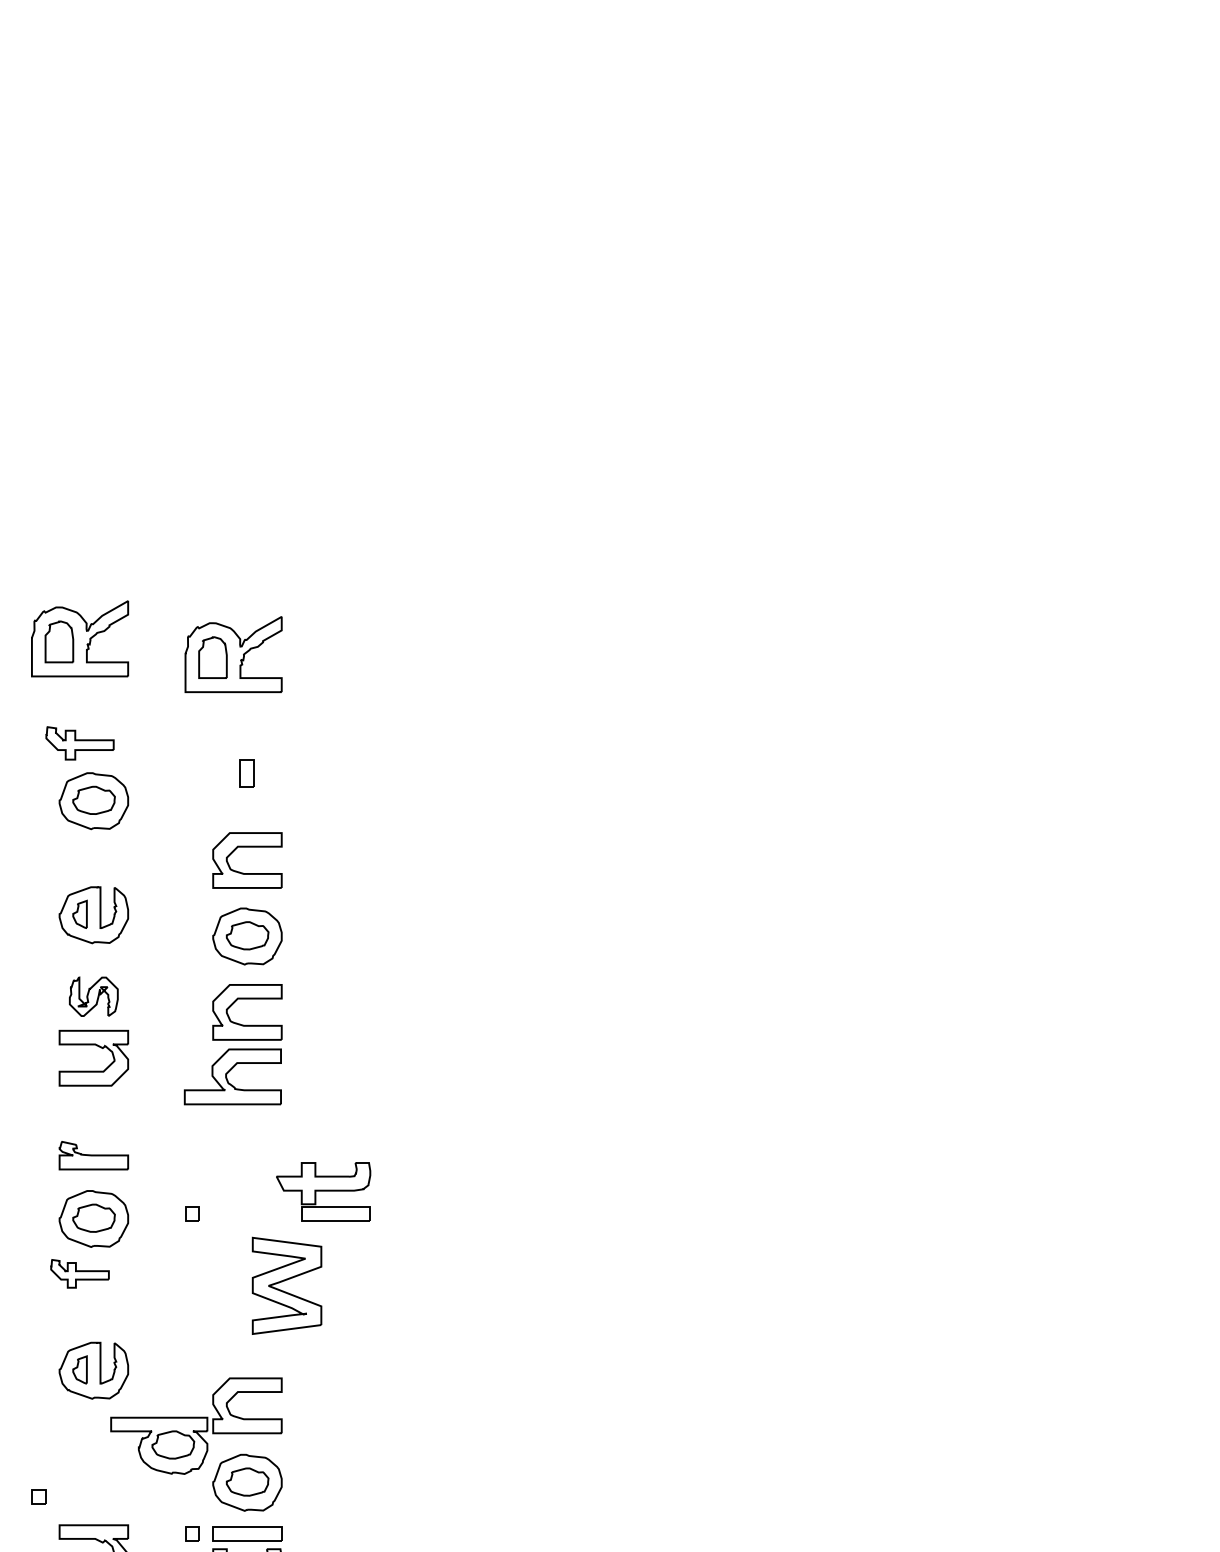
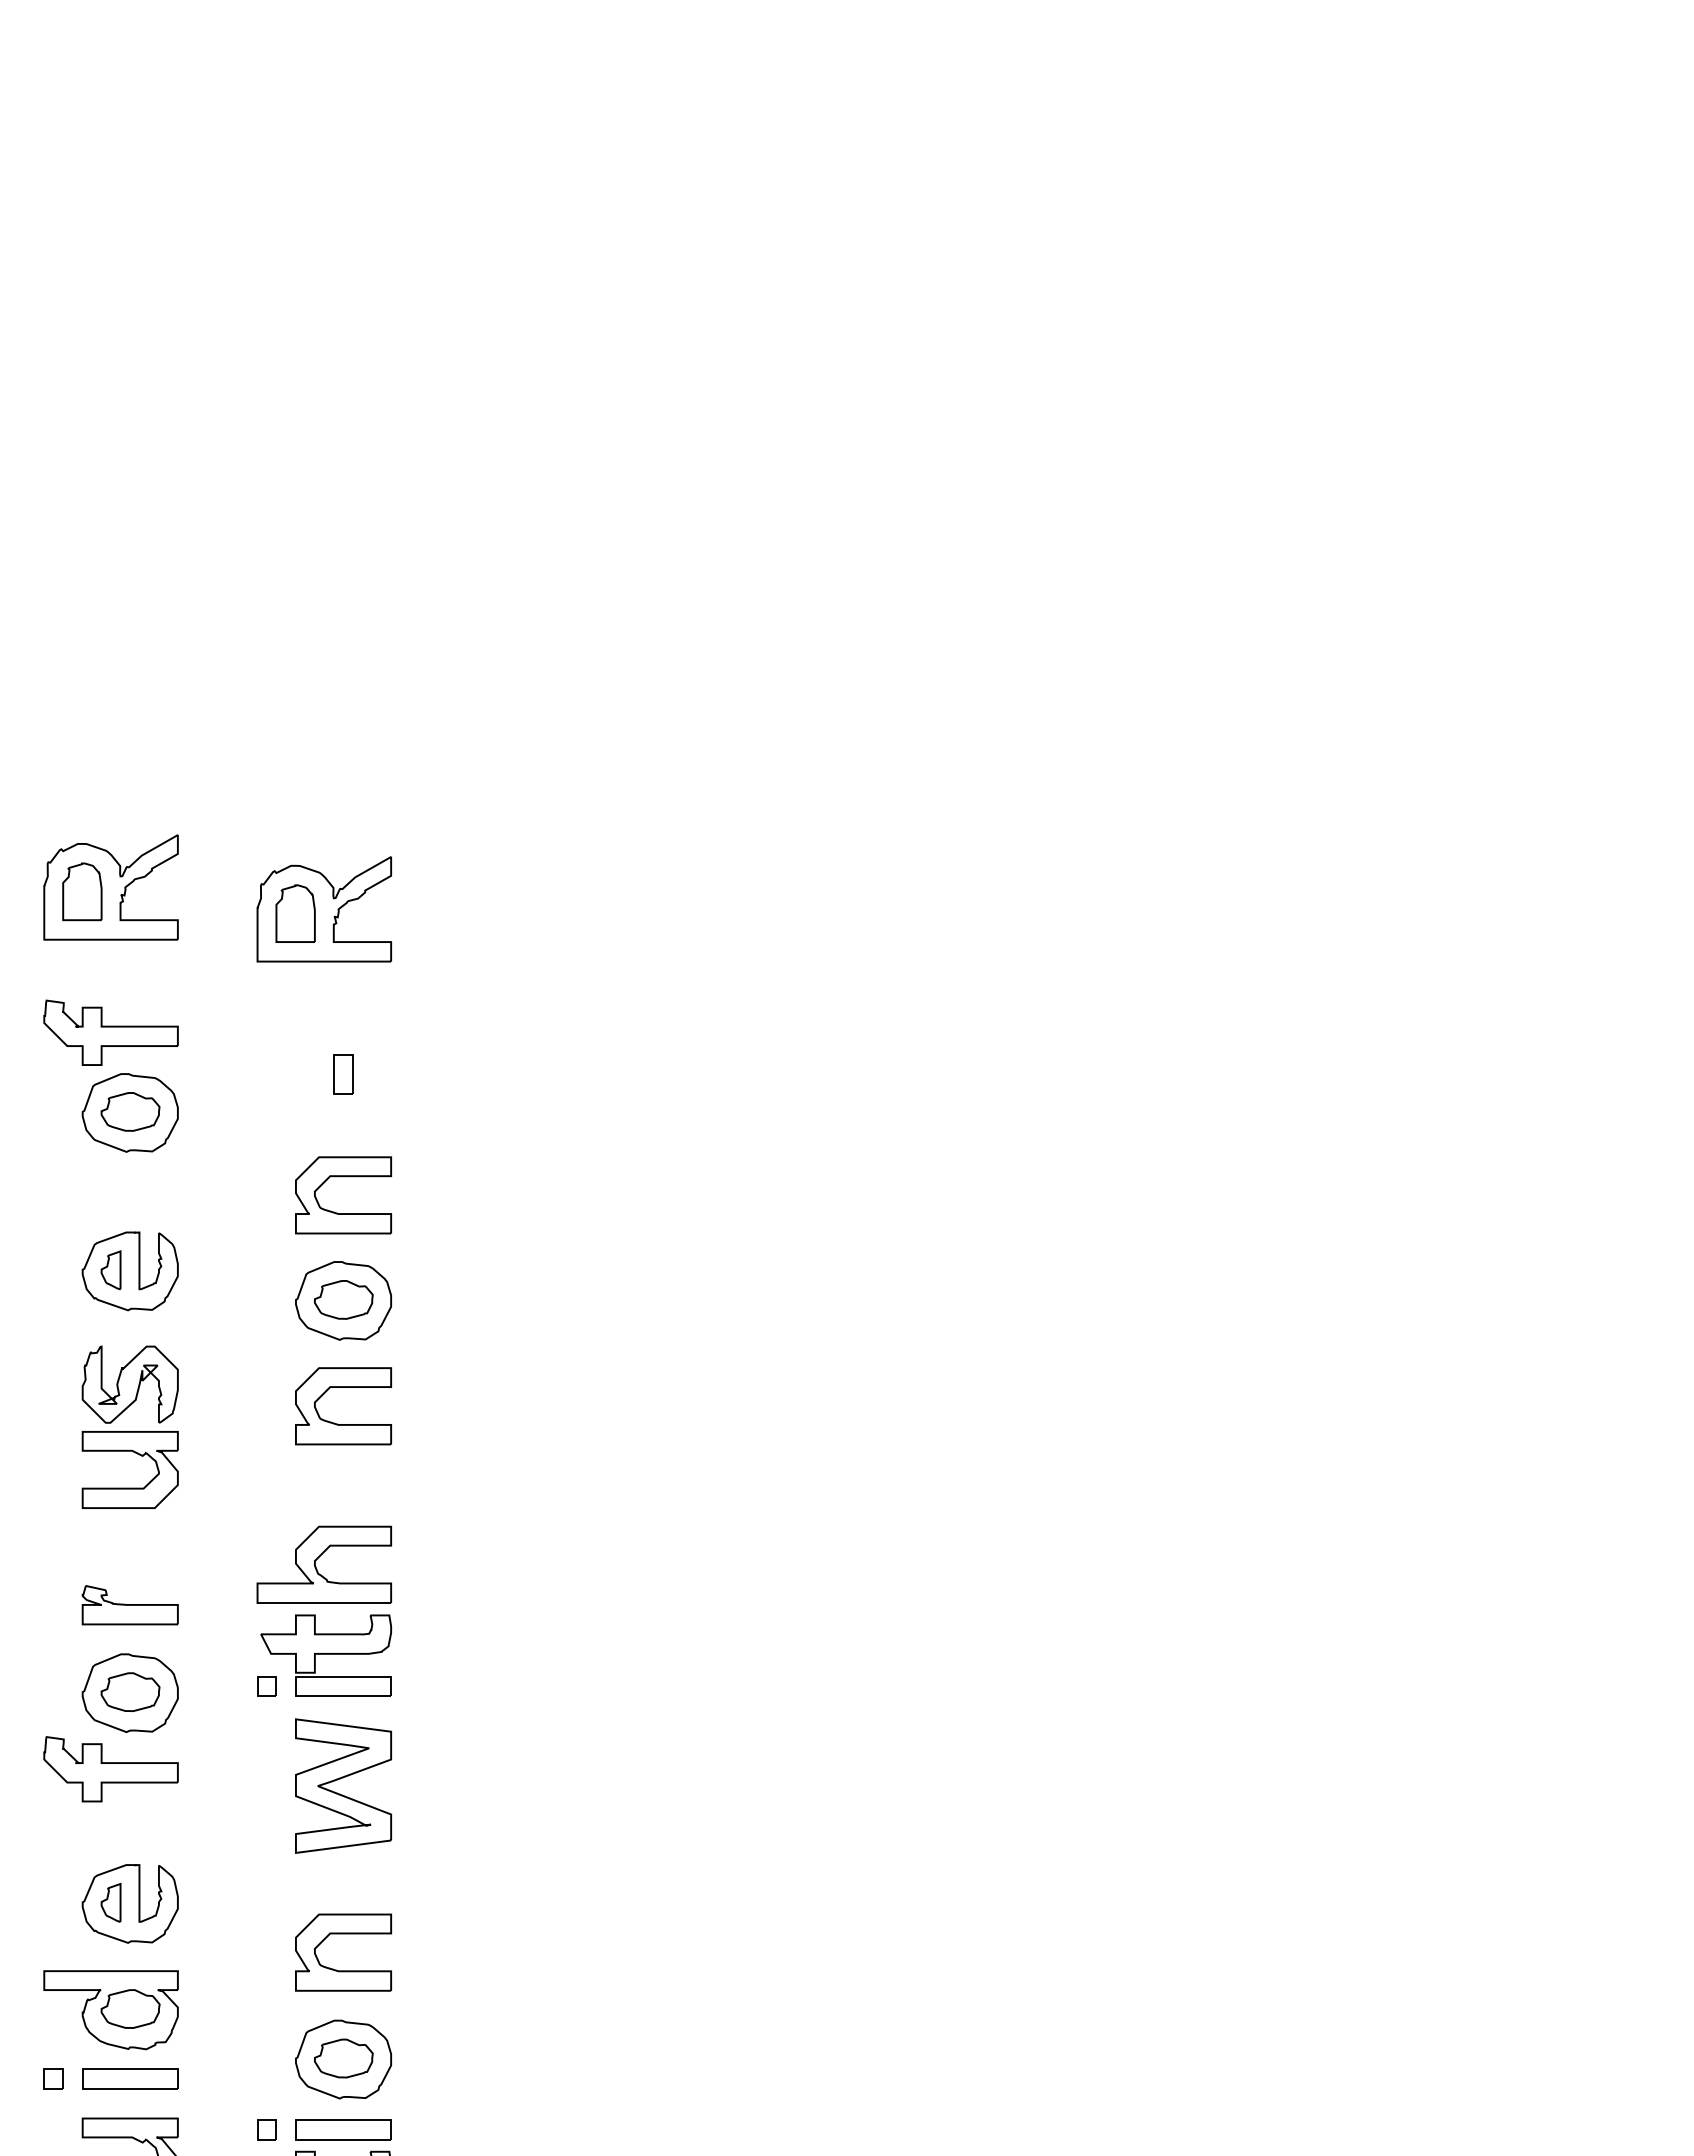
part: (79, 743) -> (110, 1032), size x1.43
part: (93, 996) -> (129, 1384), size x1.43
part: (227, 1078) -> (316, 1566), moved
part: (323, 1191) -> (325, 1655), moved
part: (79, 1273) -> (110, 1769), size x1.67
part: (284, 1281) -> (340, 1779), moved
part: (158, 1446) -> (110, 2010), moved
part: (94, 1496) -> (130, 2078), added

